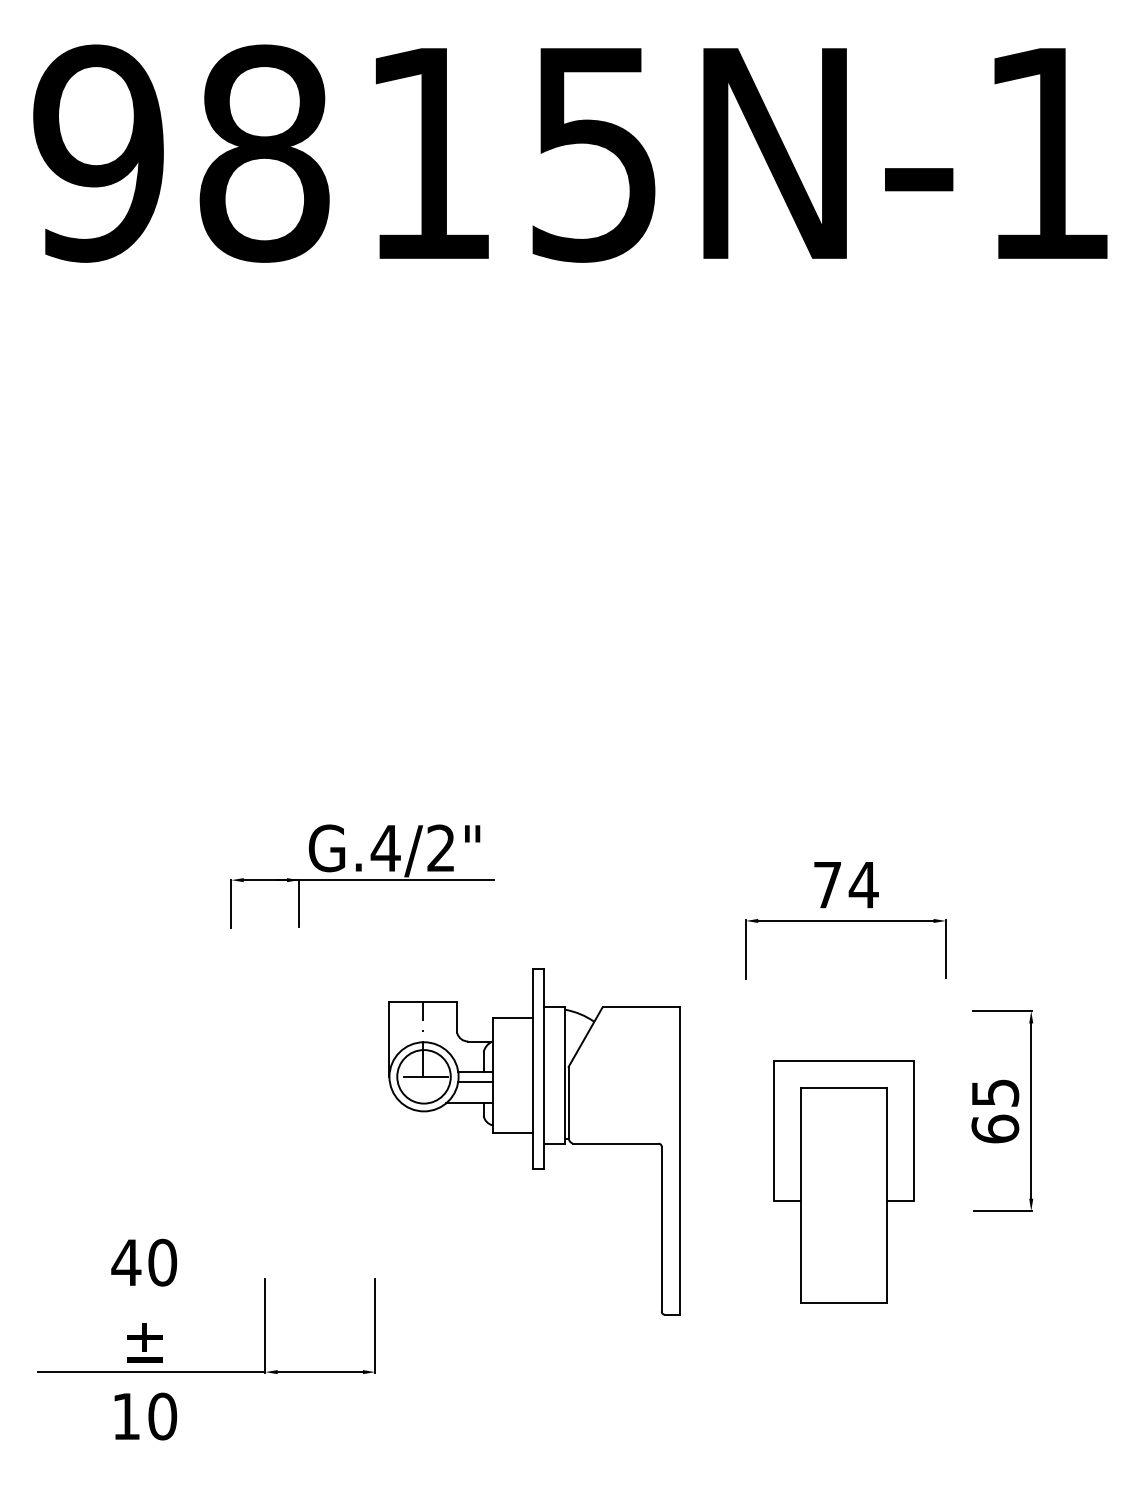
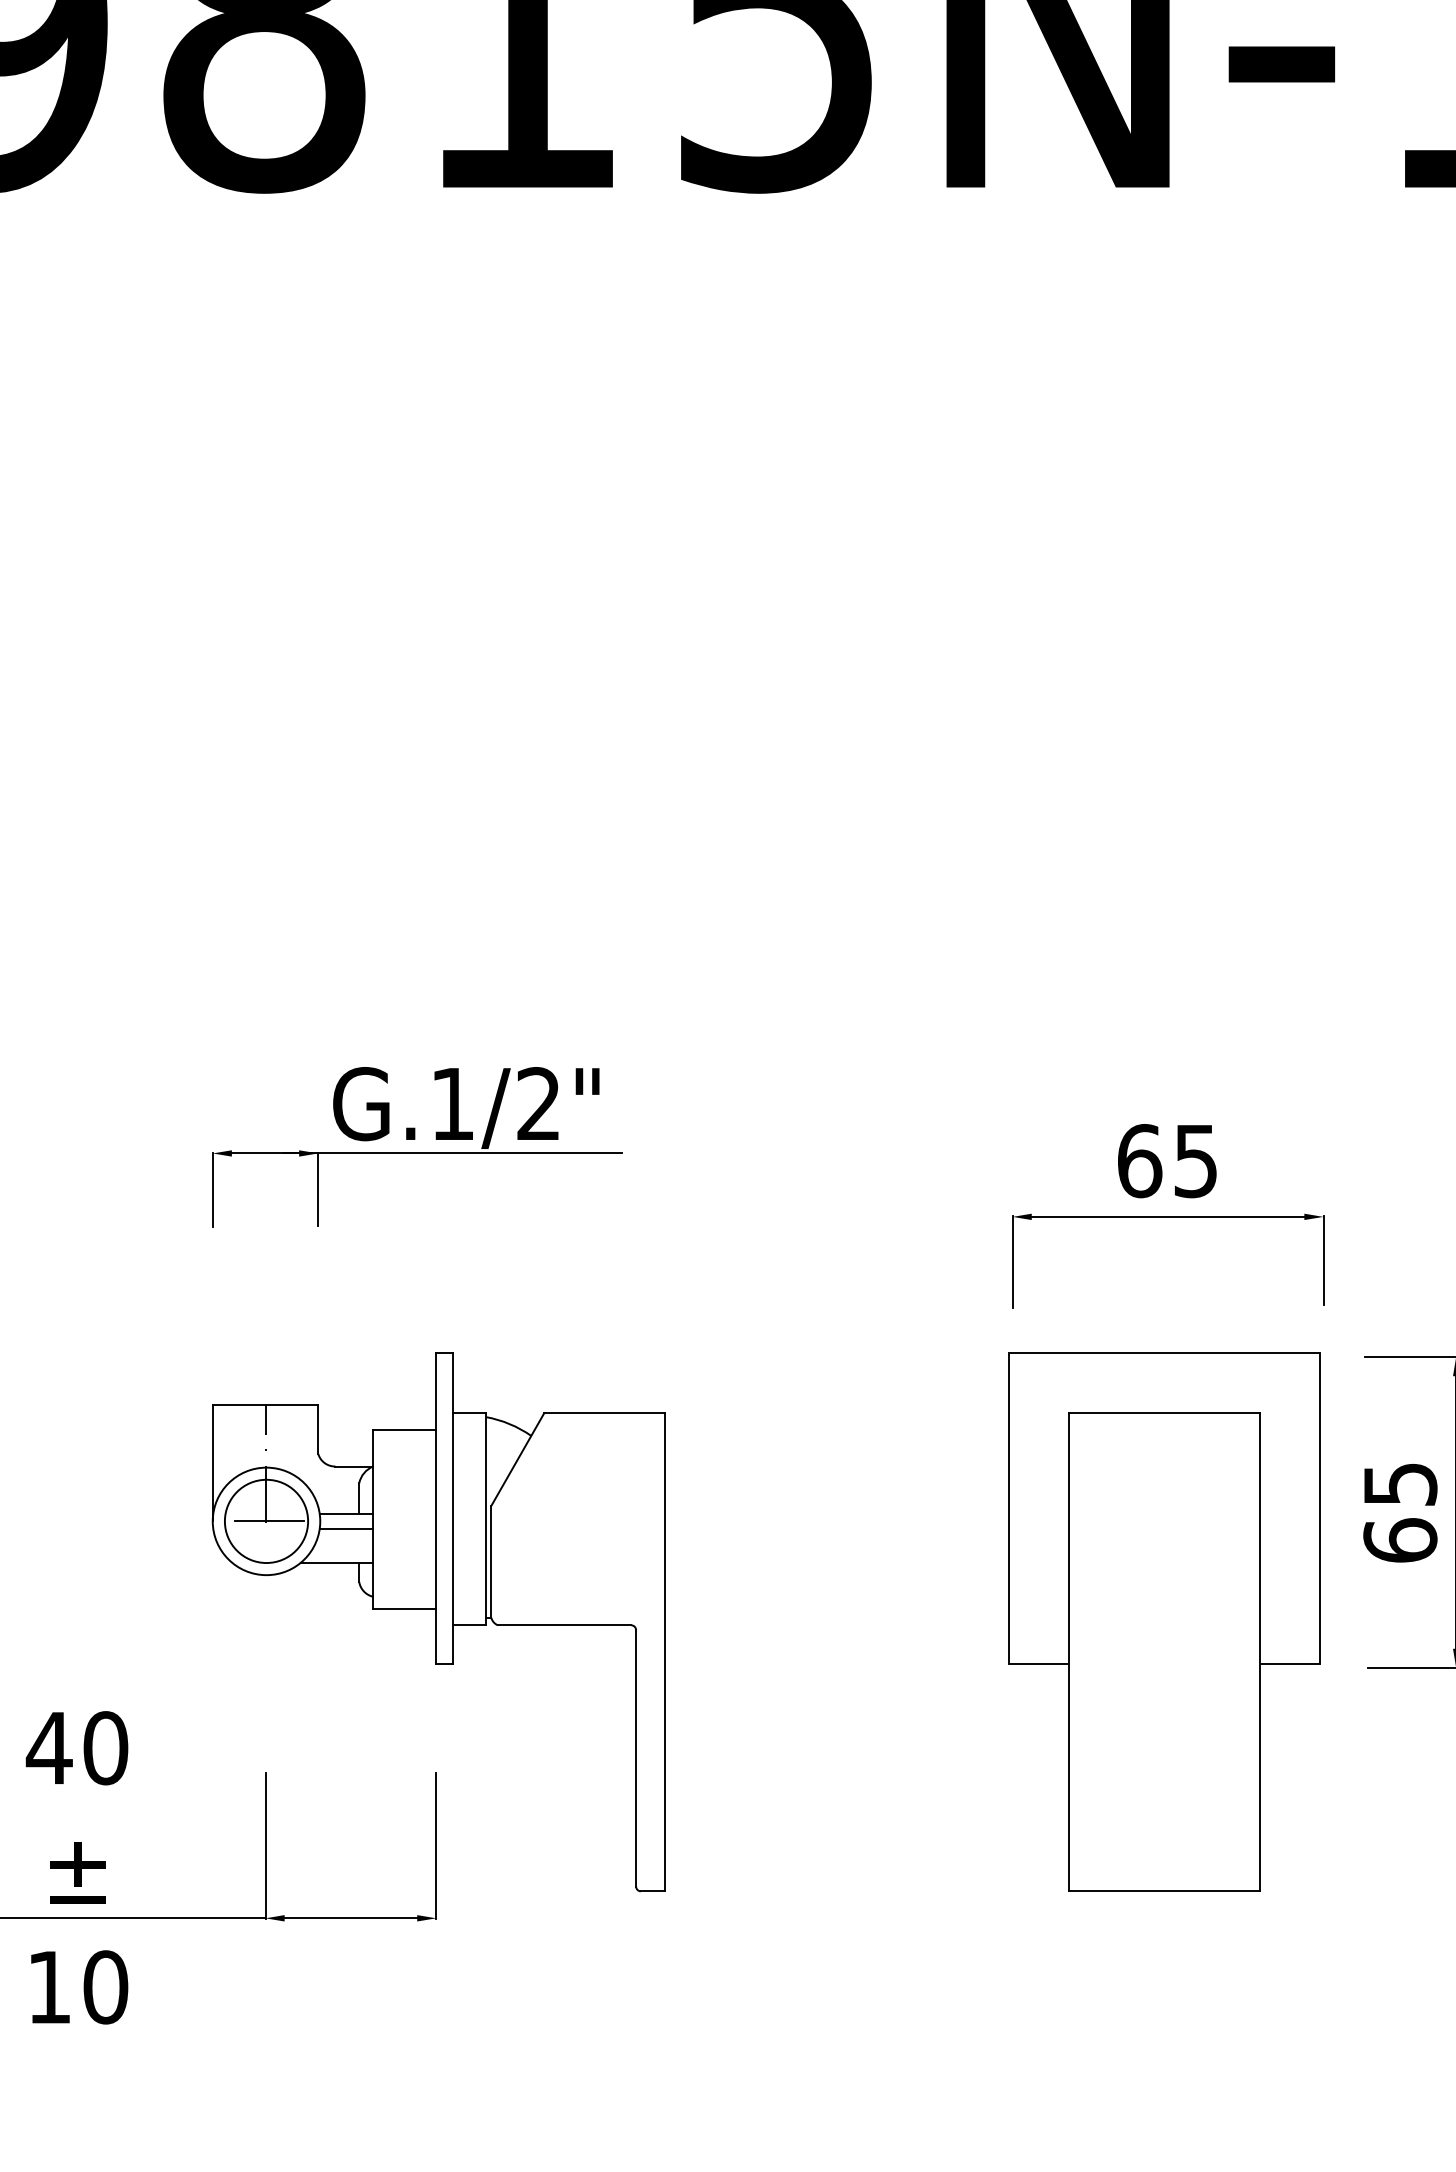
text: (385, 848) -> (452, 1104), G.4/2" -> G.1/2"
text: (845, 884) -> (1167, 1160), 74 -> 65
part: (534, 1141) -> (438, 1621), moved
part: (843, 1181) -> (1164, 1621), size x1.43

